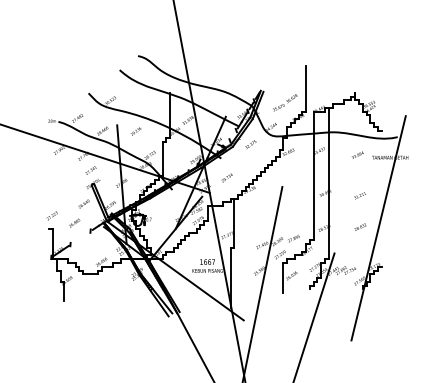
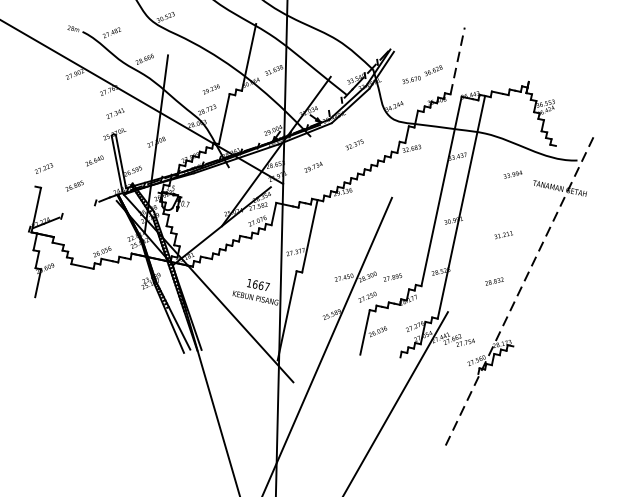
line: (306, 89) -> (458, 61), solid -> dashed
text: (135, 131) -> (210, 89), moved
text: (250, 144) -> (354, 144), moved
line: (378, 227) -> (520, 287), solid -> dashed

